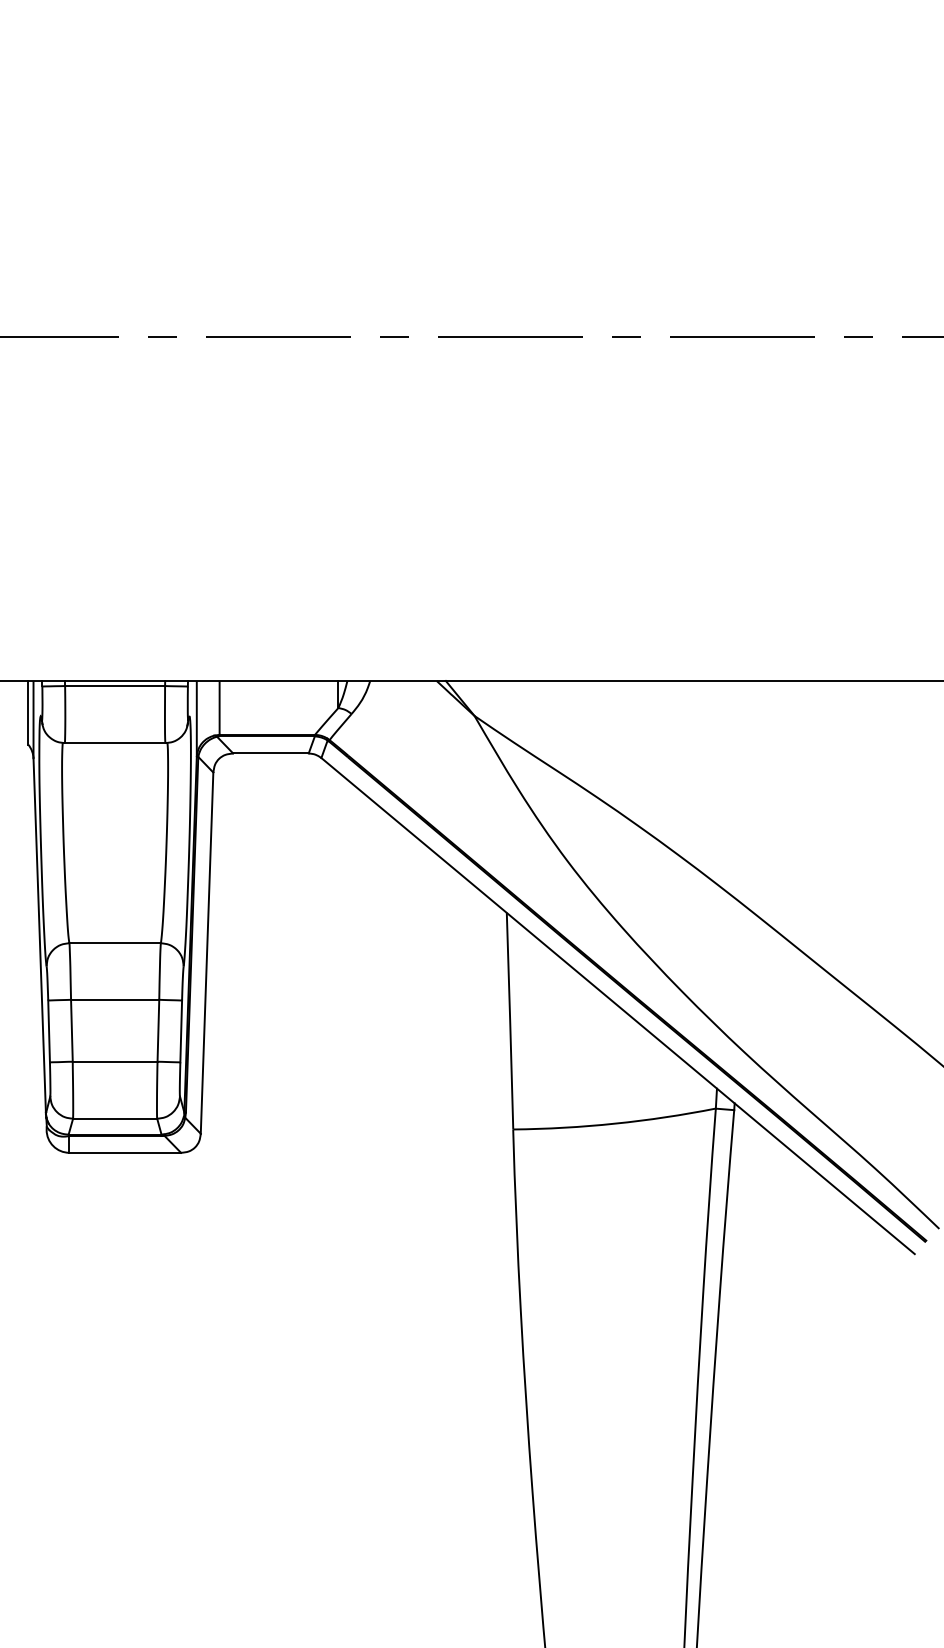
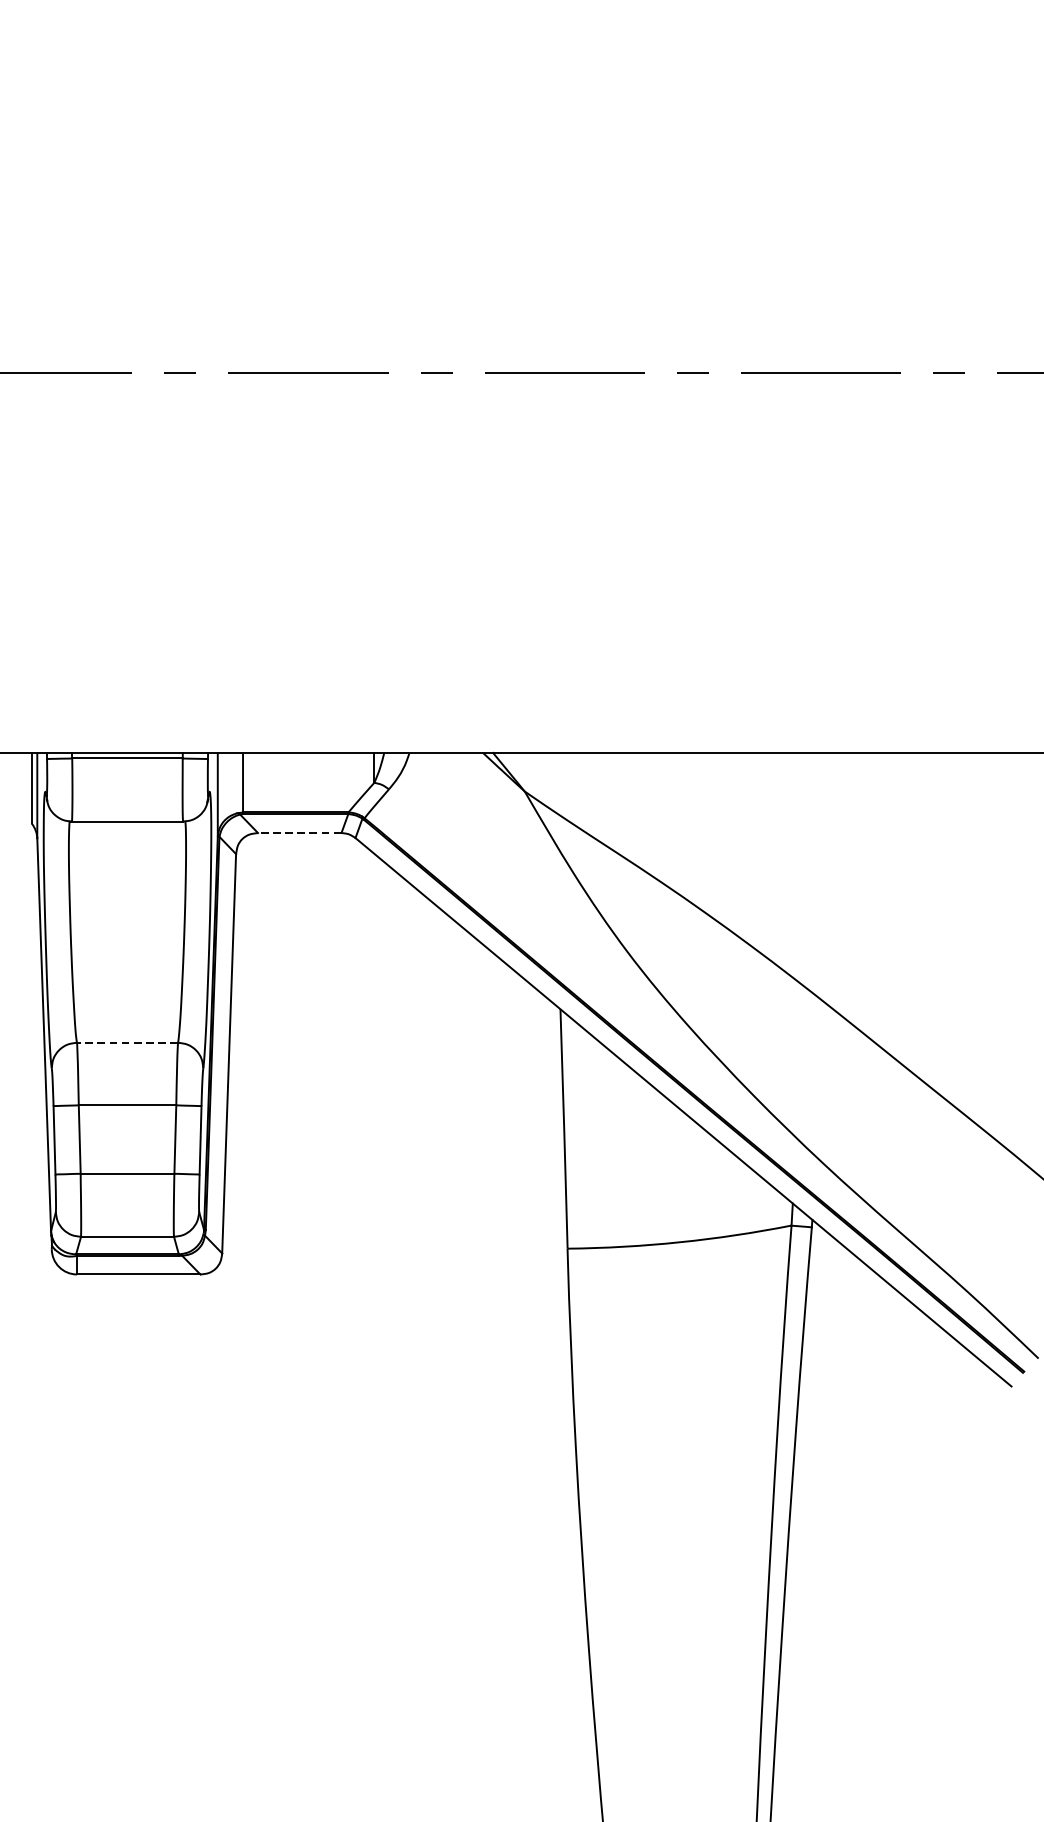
line: (270, 753) -> (299, 833), solid -> dashed
line: (115, 943) -> (127, 1043), solid -> dashed

